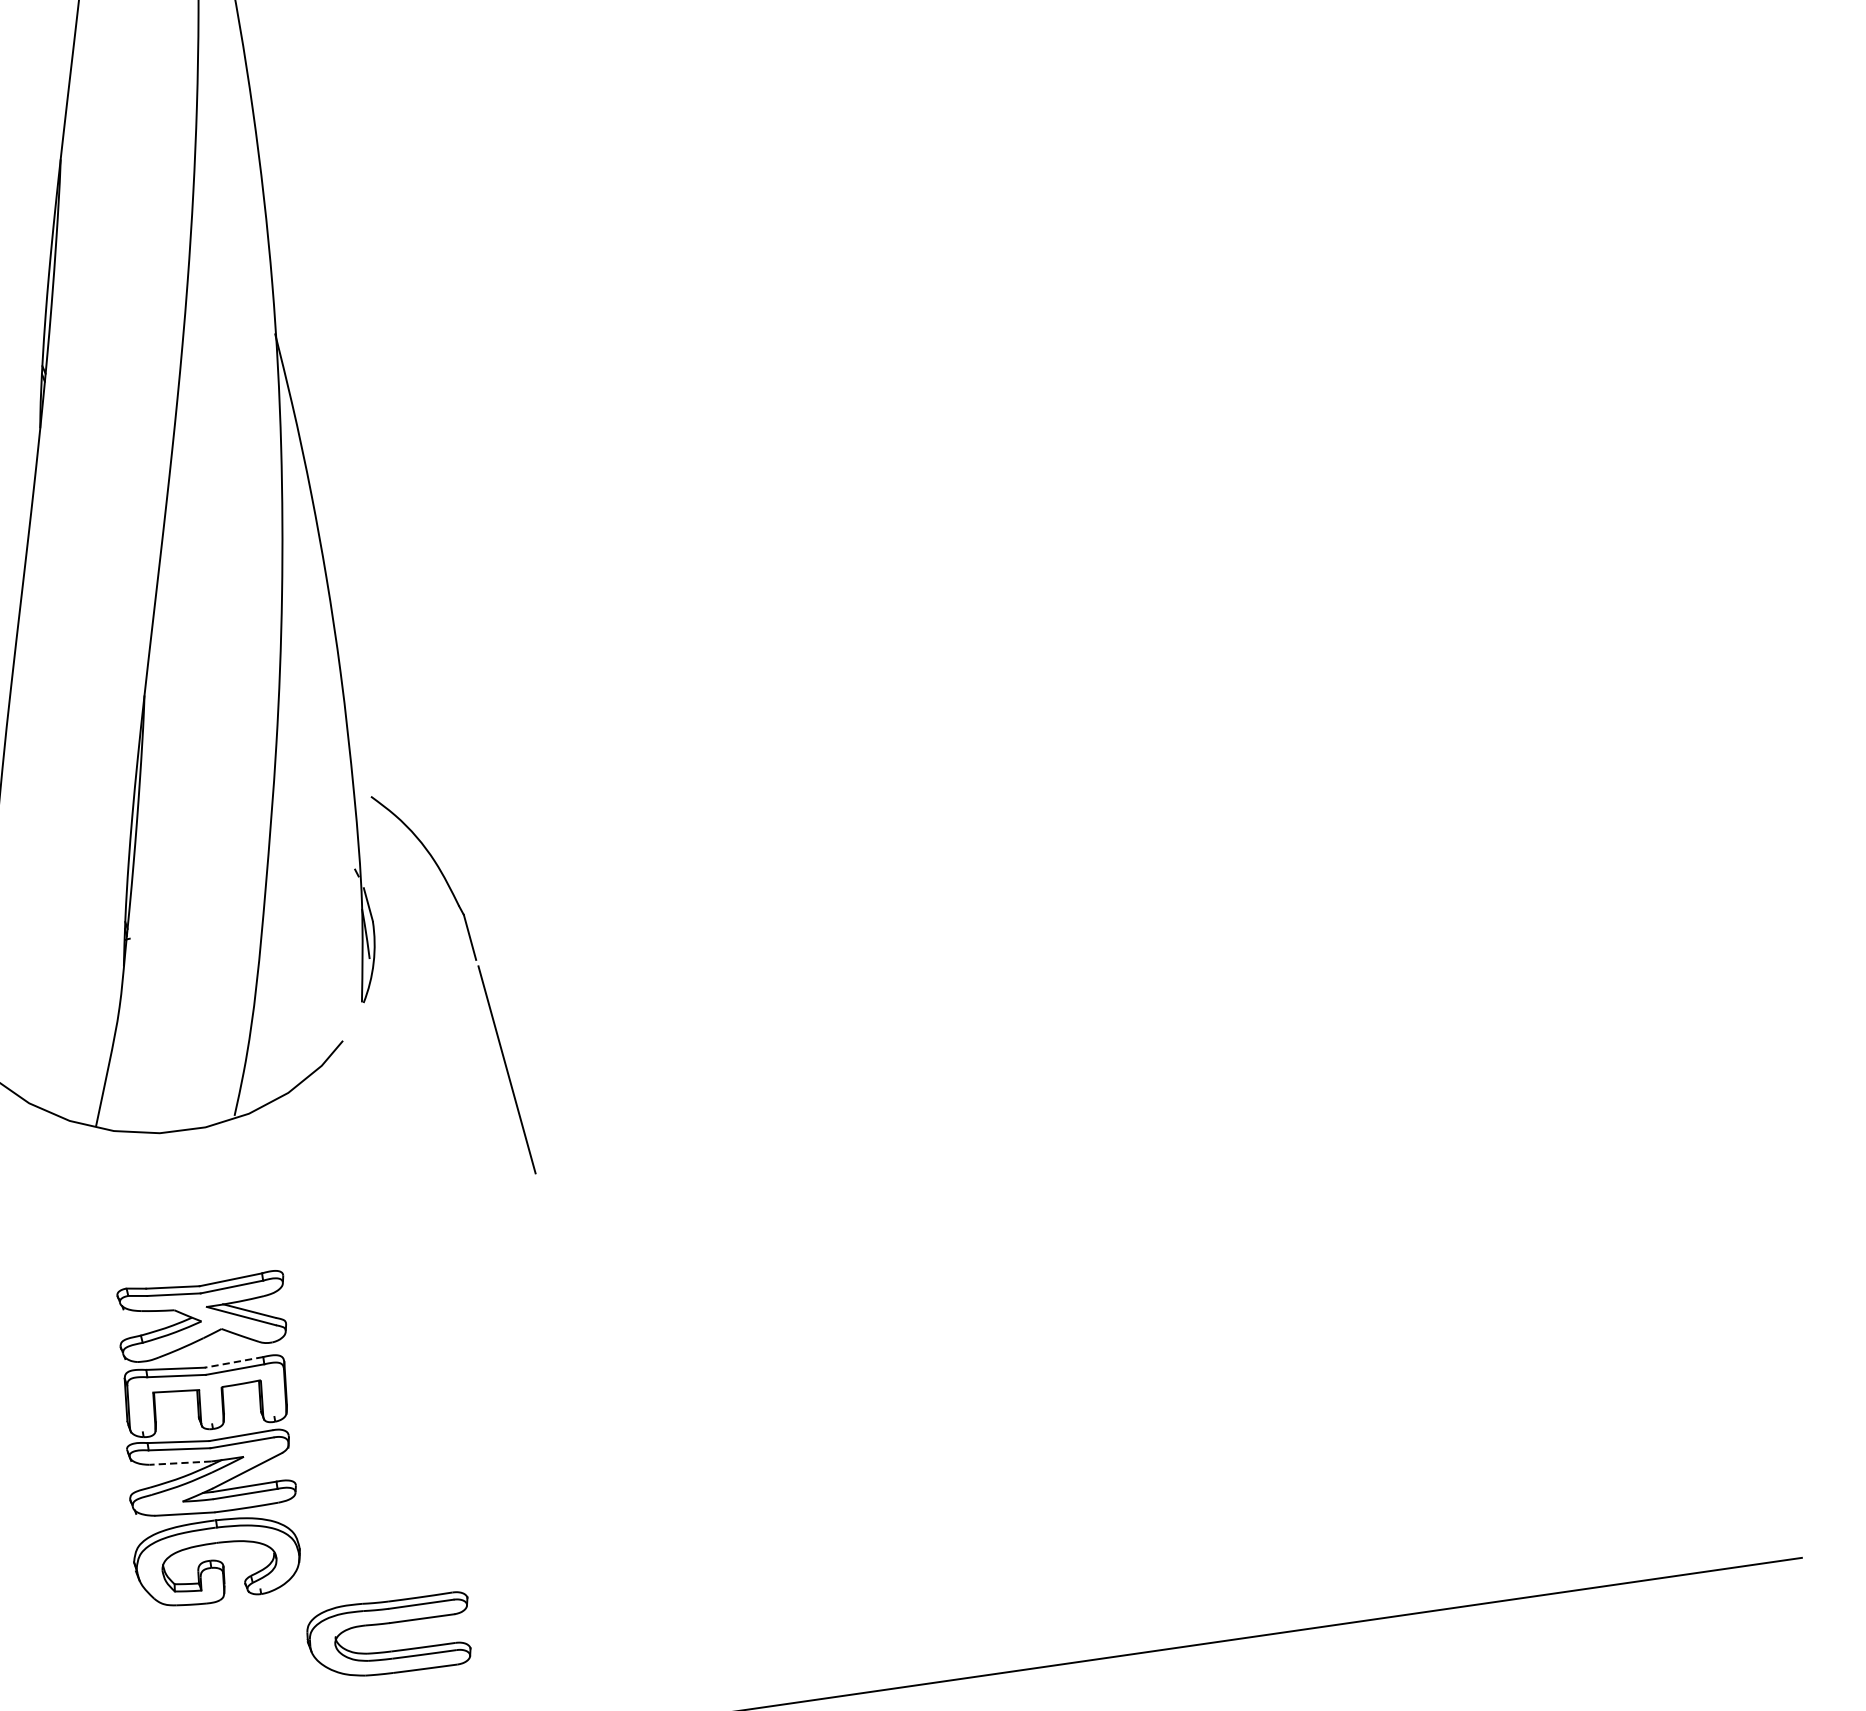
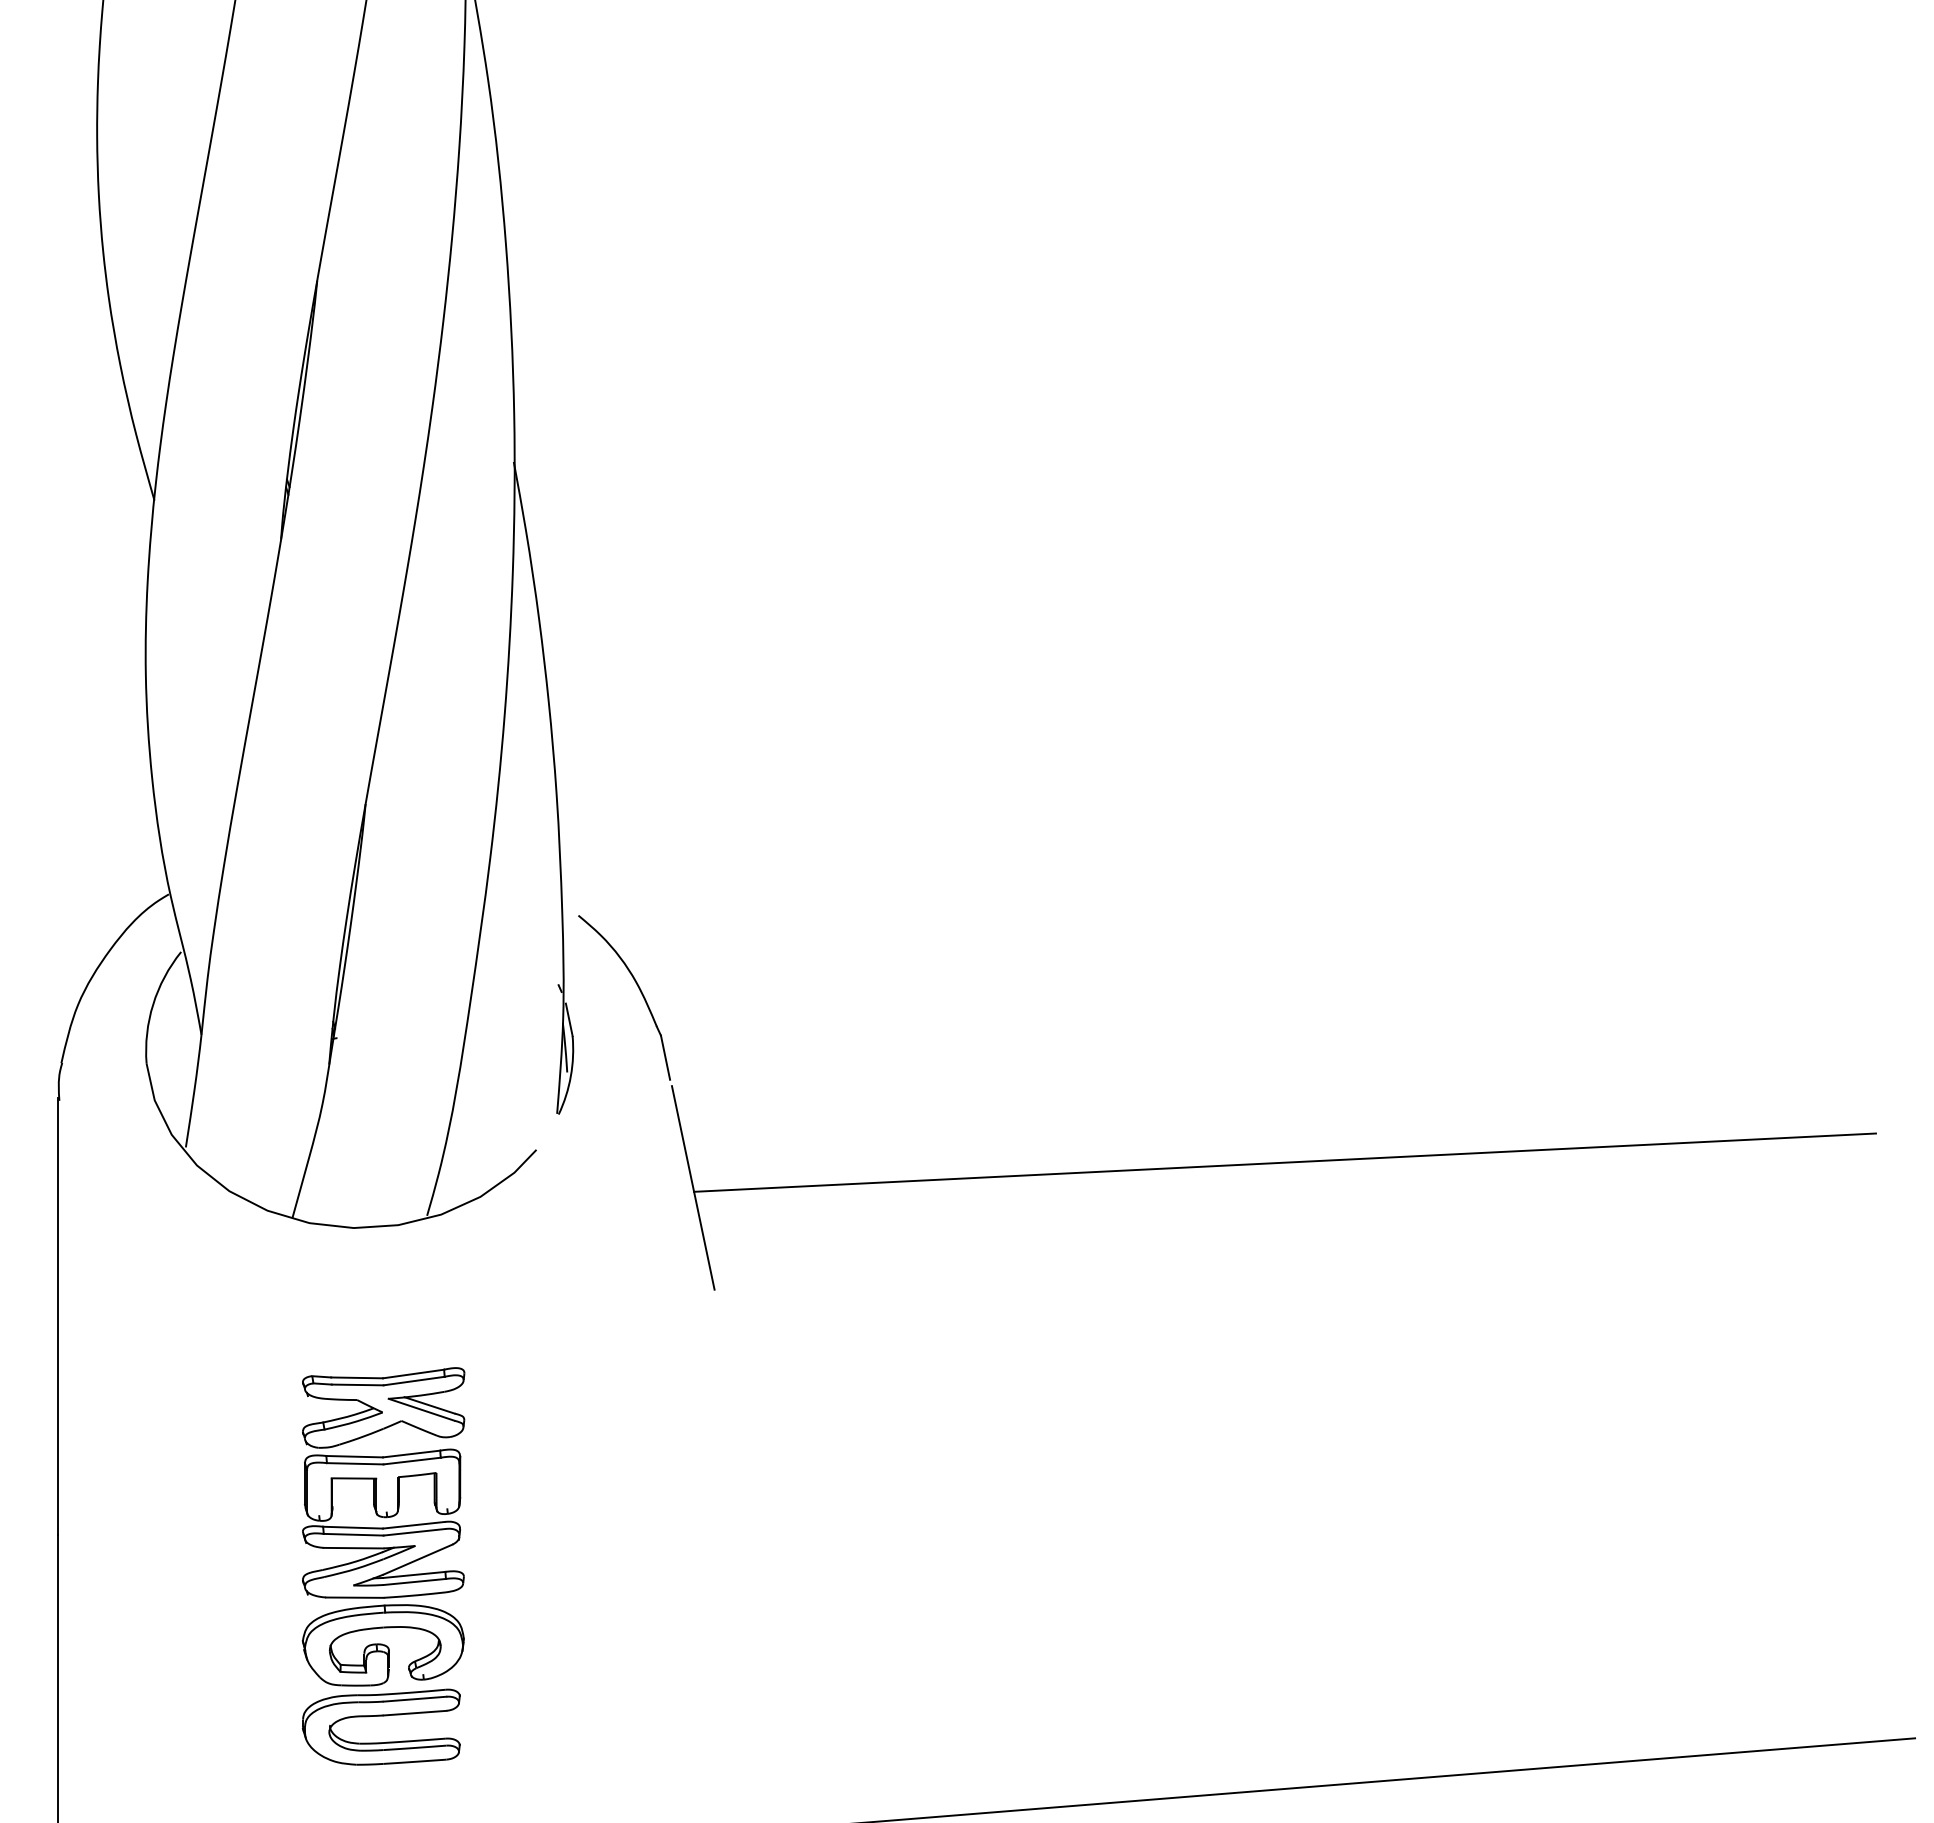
line: (1114, 1005) -> (1284, 1162), added
line: (233, 1362) -> (411, 1454), dashed -> solid
line: (180, 1463) -> (353, 1548), dashed -> solid
part: (386, 1624) -> (380, 1716), moved

